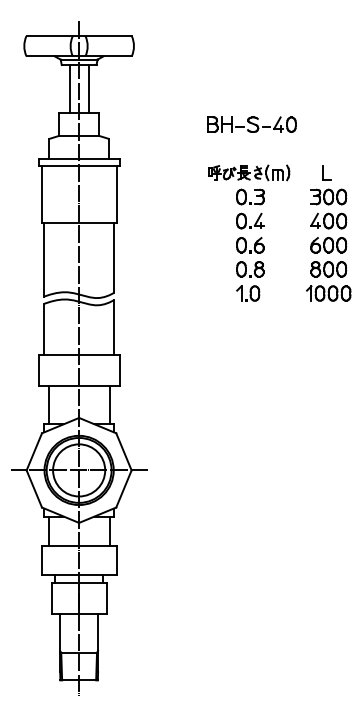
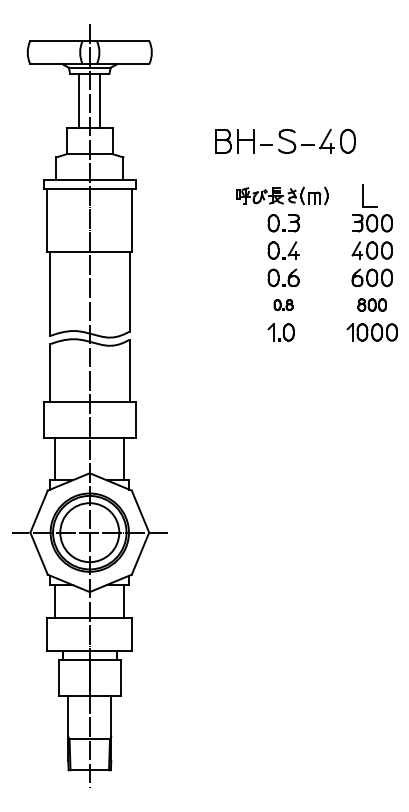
part: (252, 124) -> (285, 141), size x1.4
part: (326, 172) -> (369, 195), size x1.4
part: (250, 268) -> (283, 304), size x0.6
part: (328, 268) -> (371, 304), size x0.7

